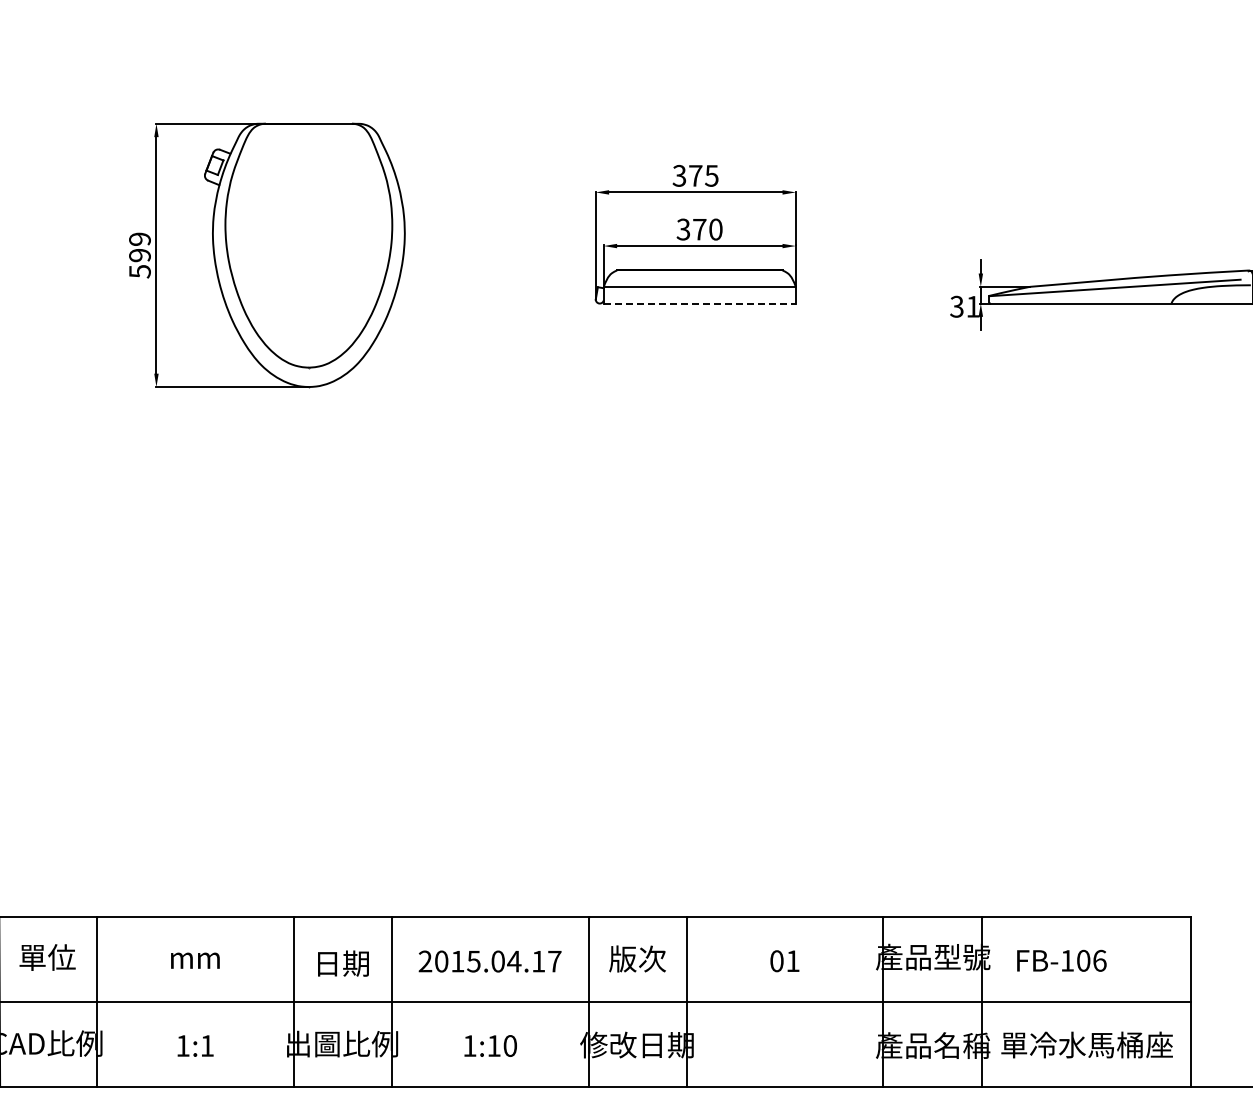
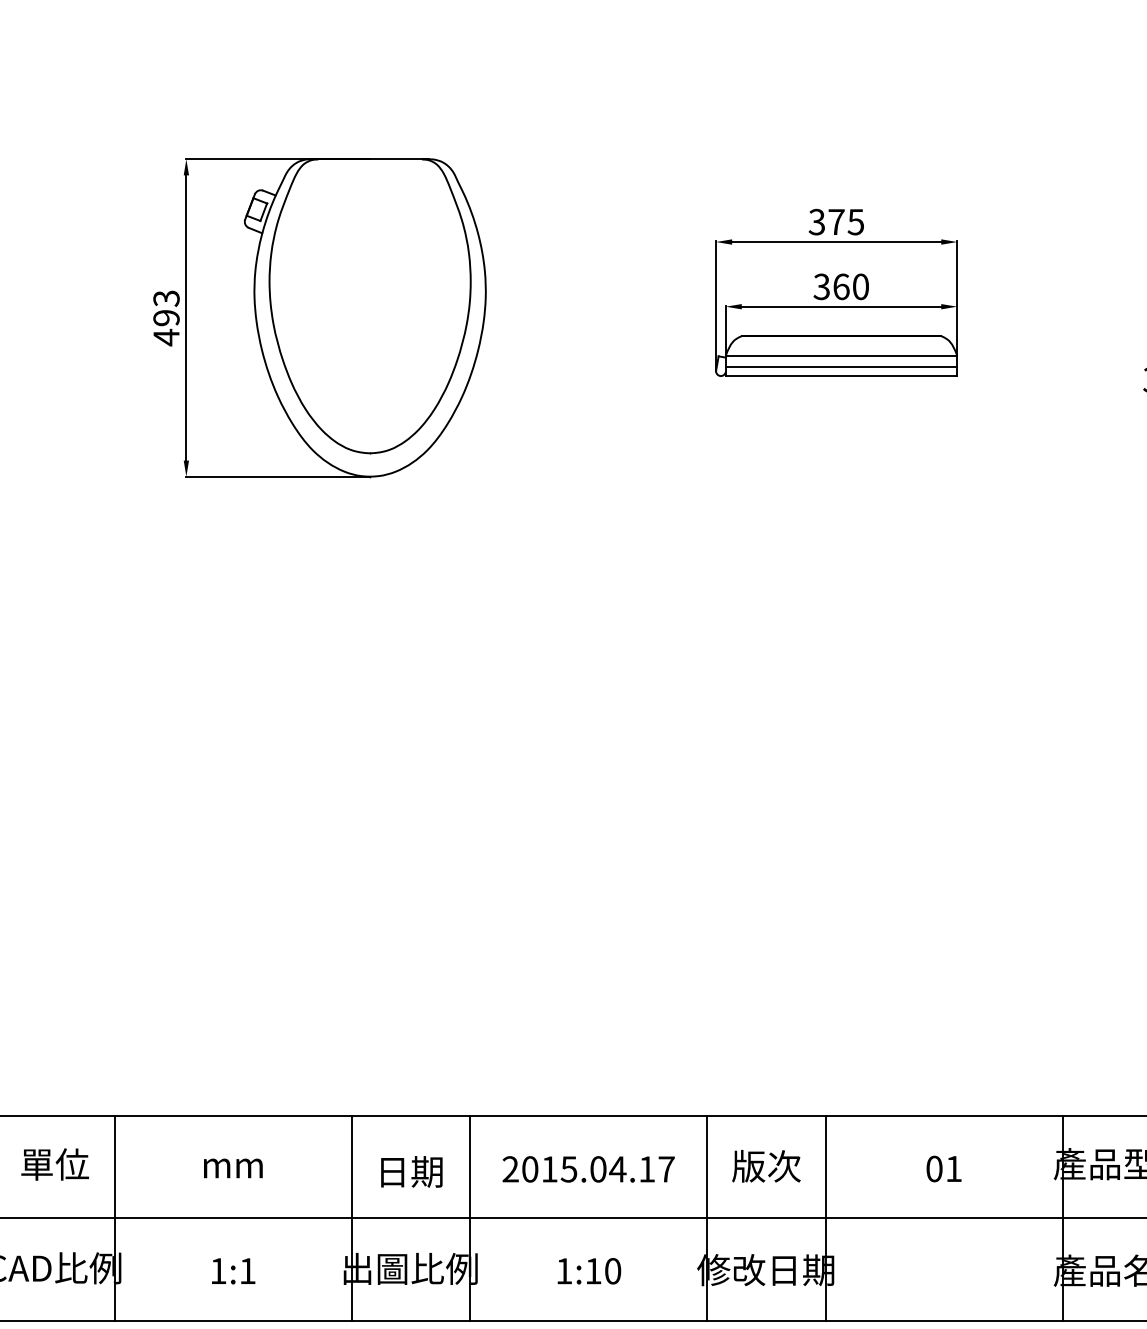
text: (699, 229) -> (841, 286), 370 -> 360
text: (139, 255) -> (165, 318), 599 -> 493
line: (699, 296) -> (841, 367), added
line: (700, 303) -> (842, 375), dashed -> solid

